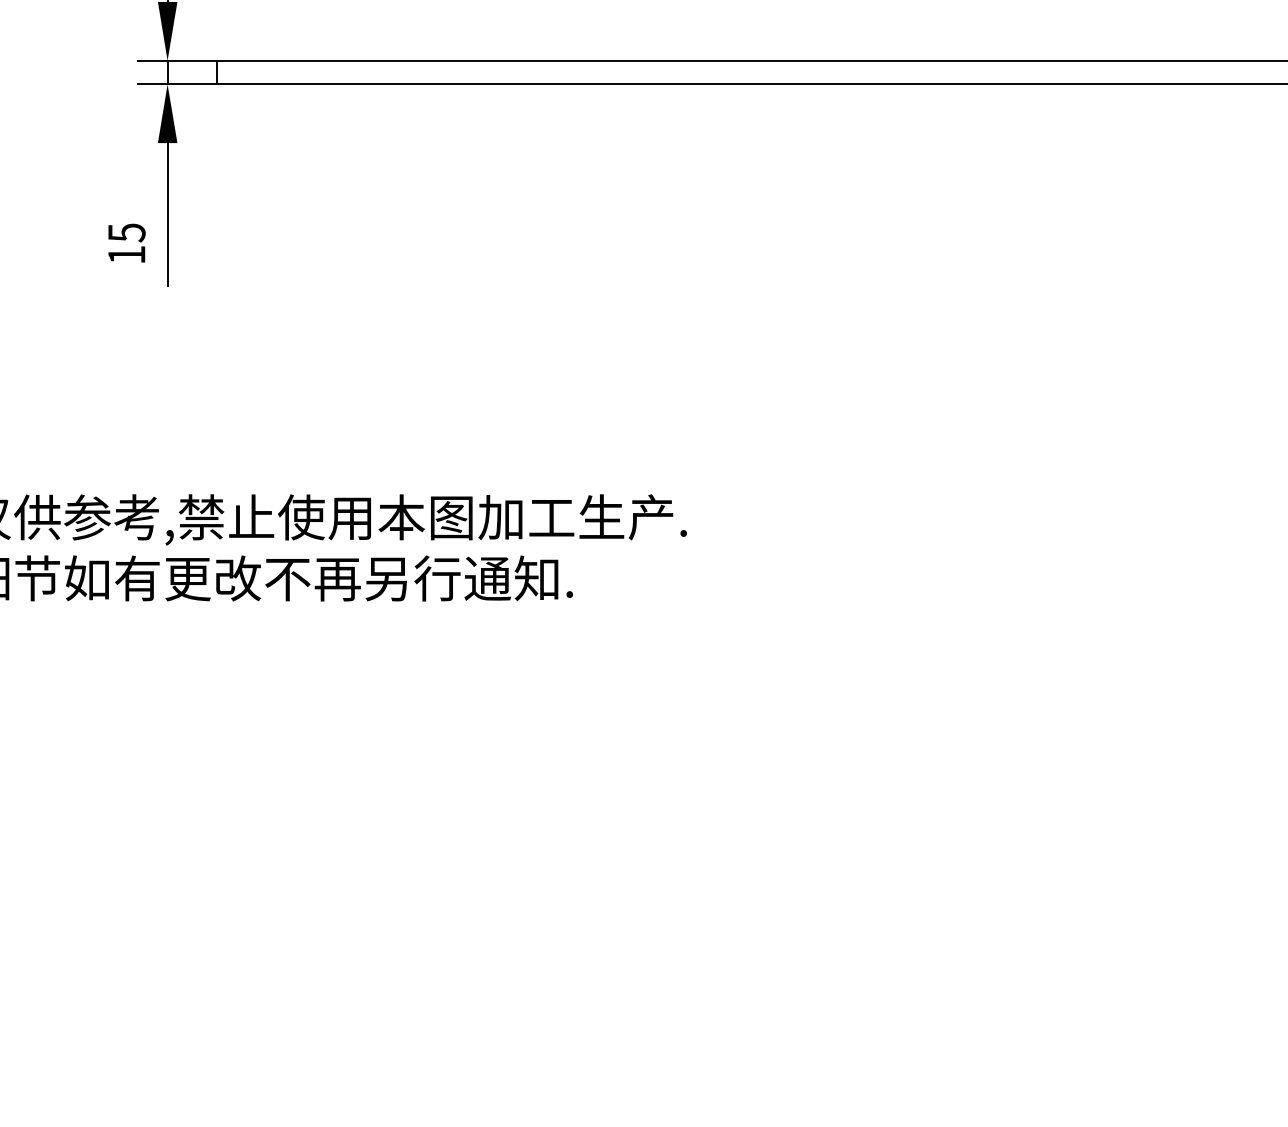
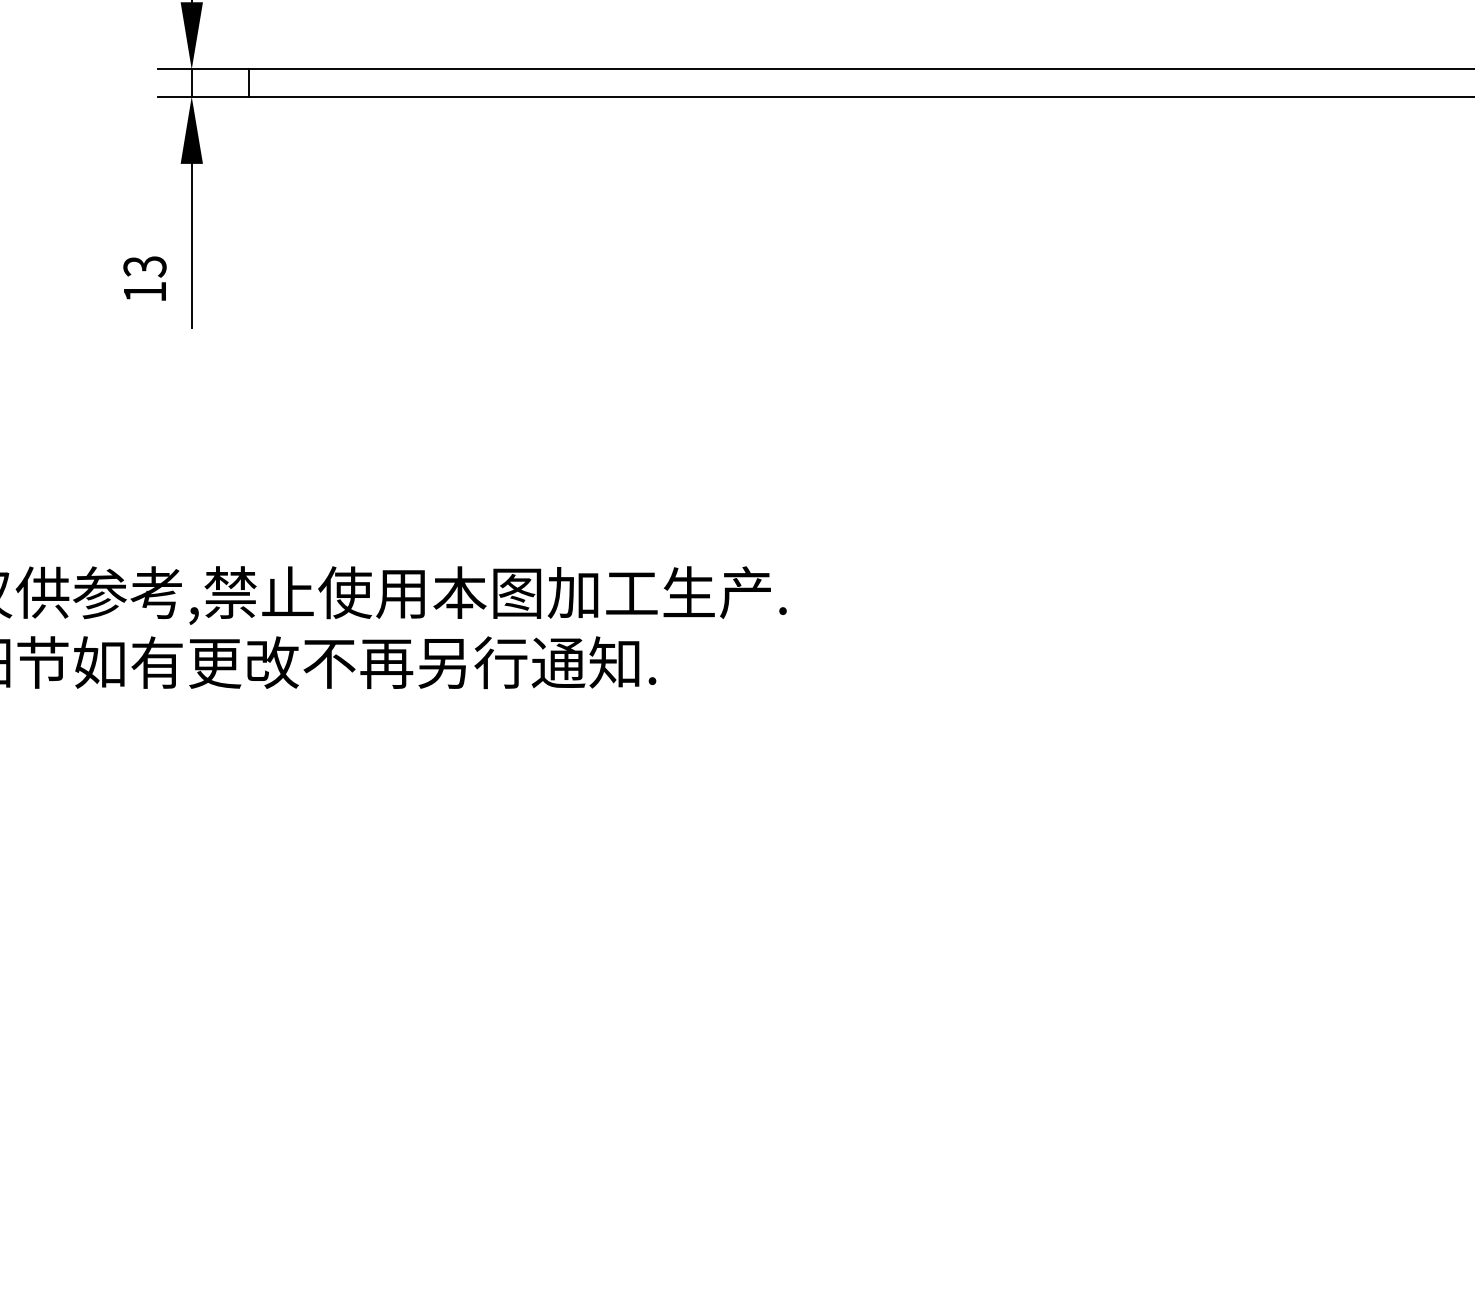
text: (126, 232) -> (144, 266), 15 -> 13

